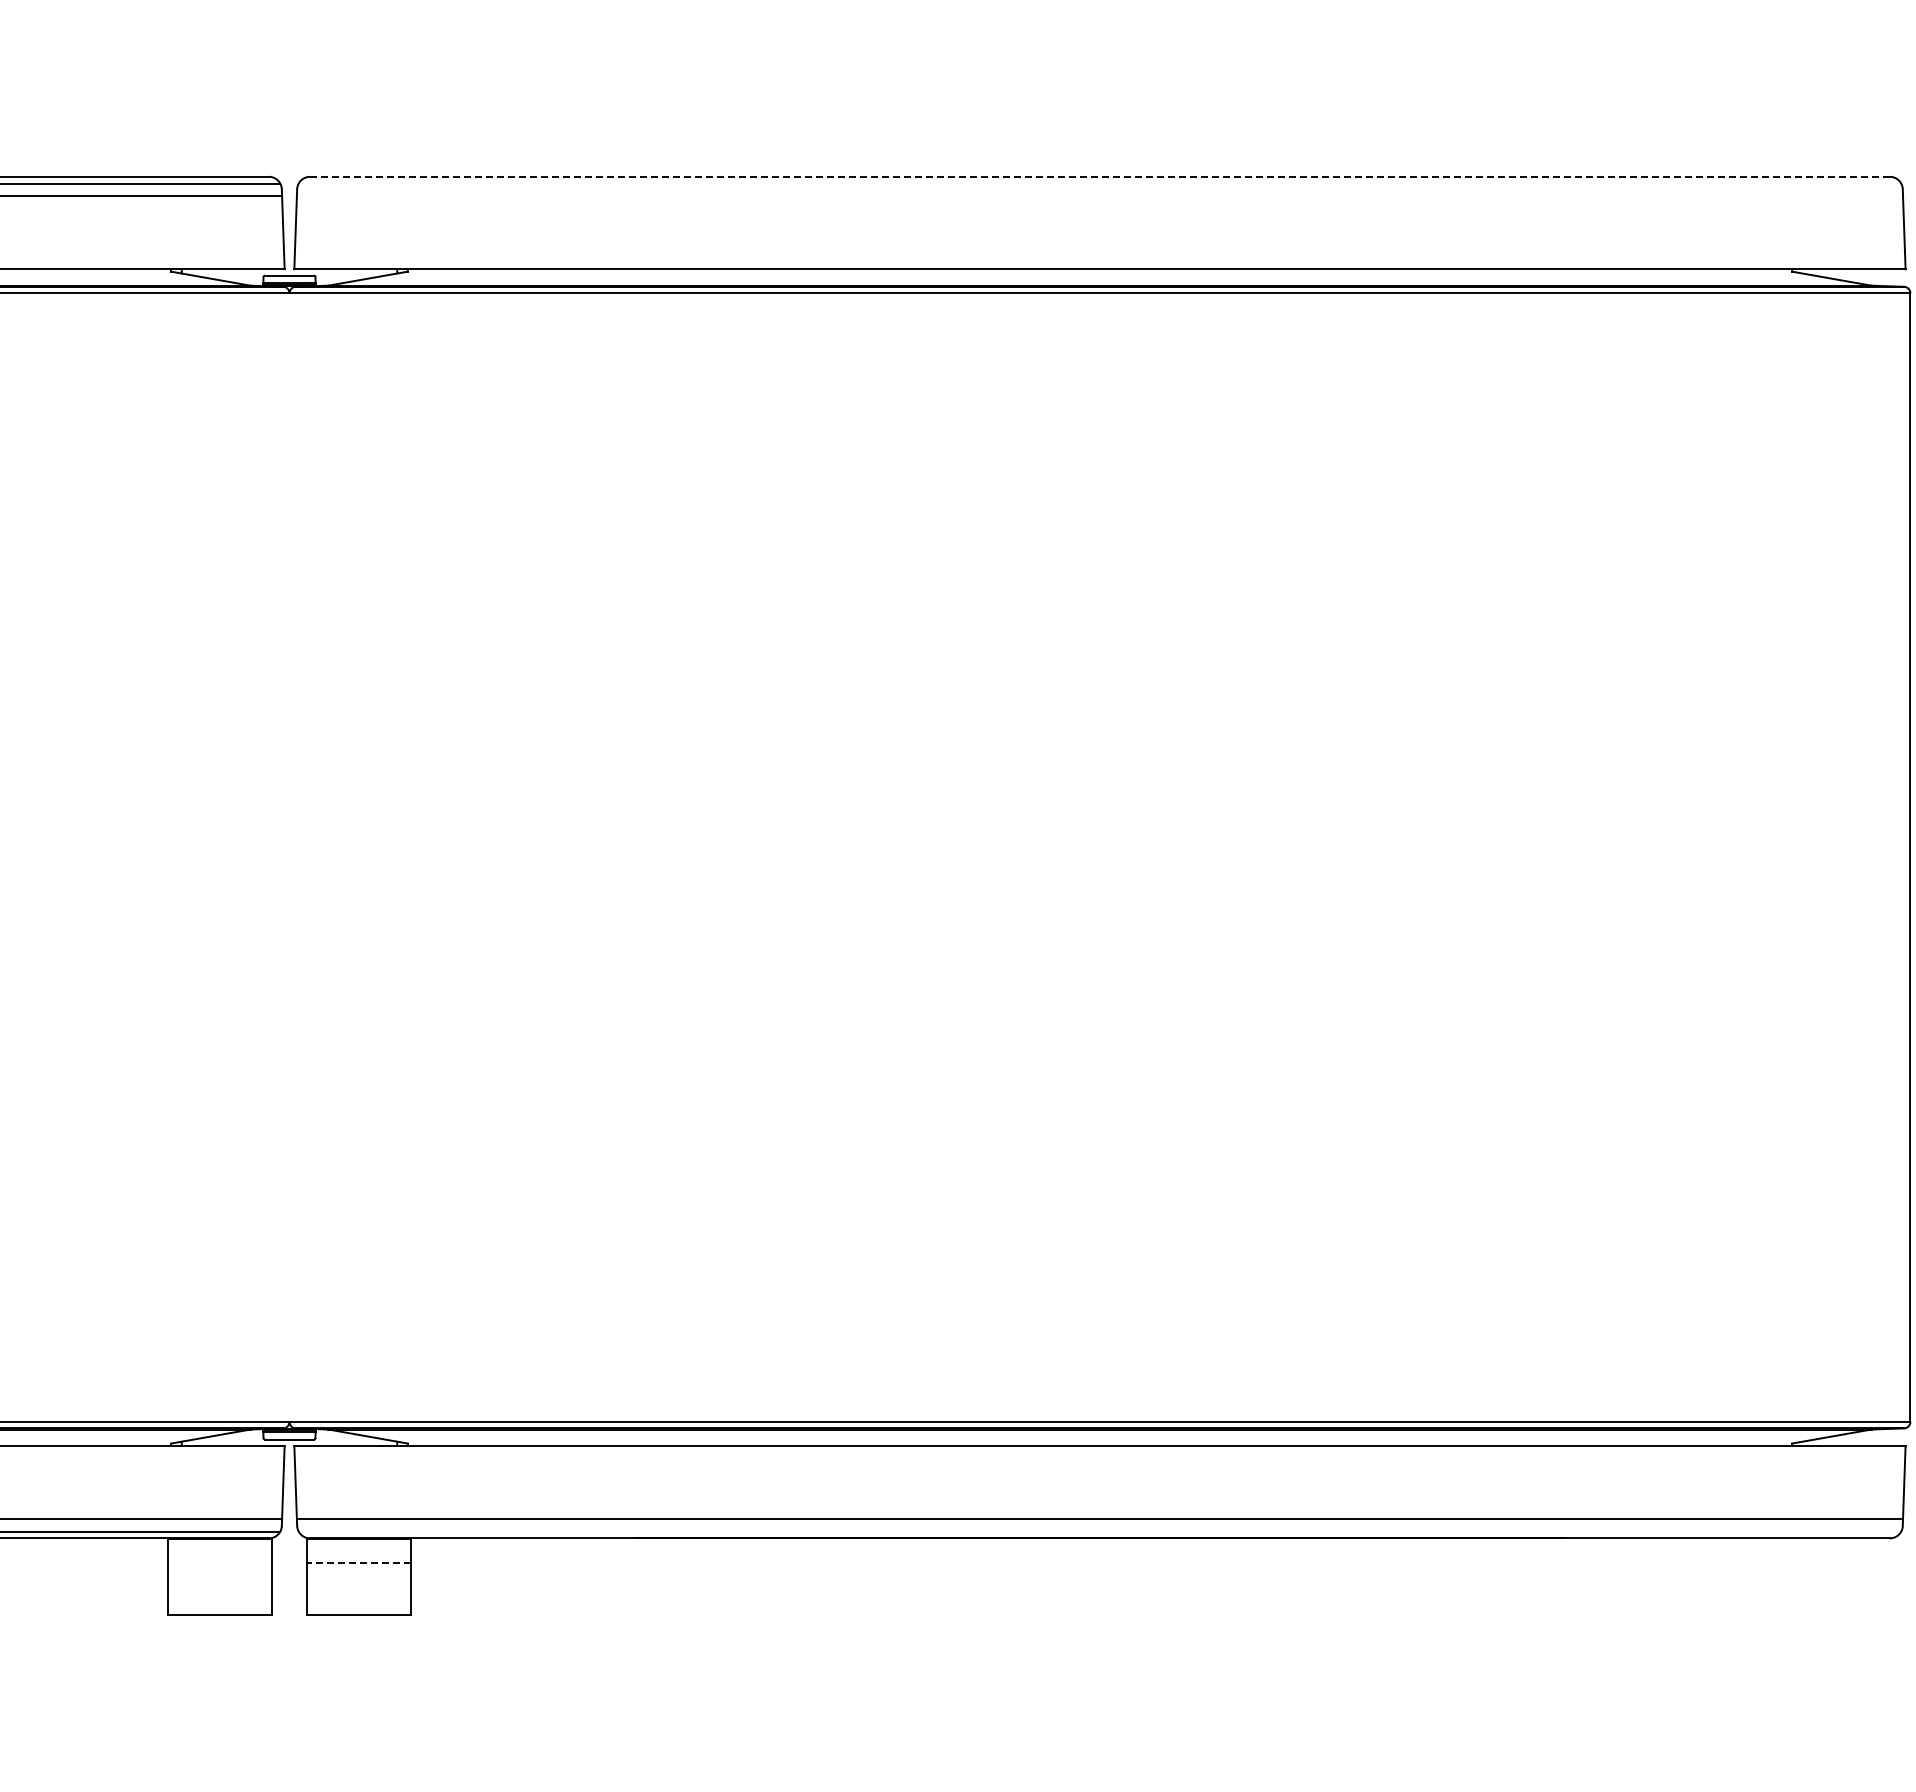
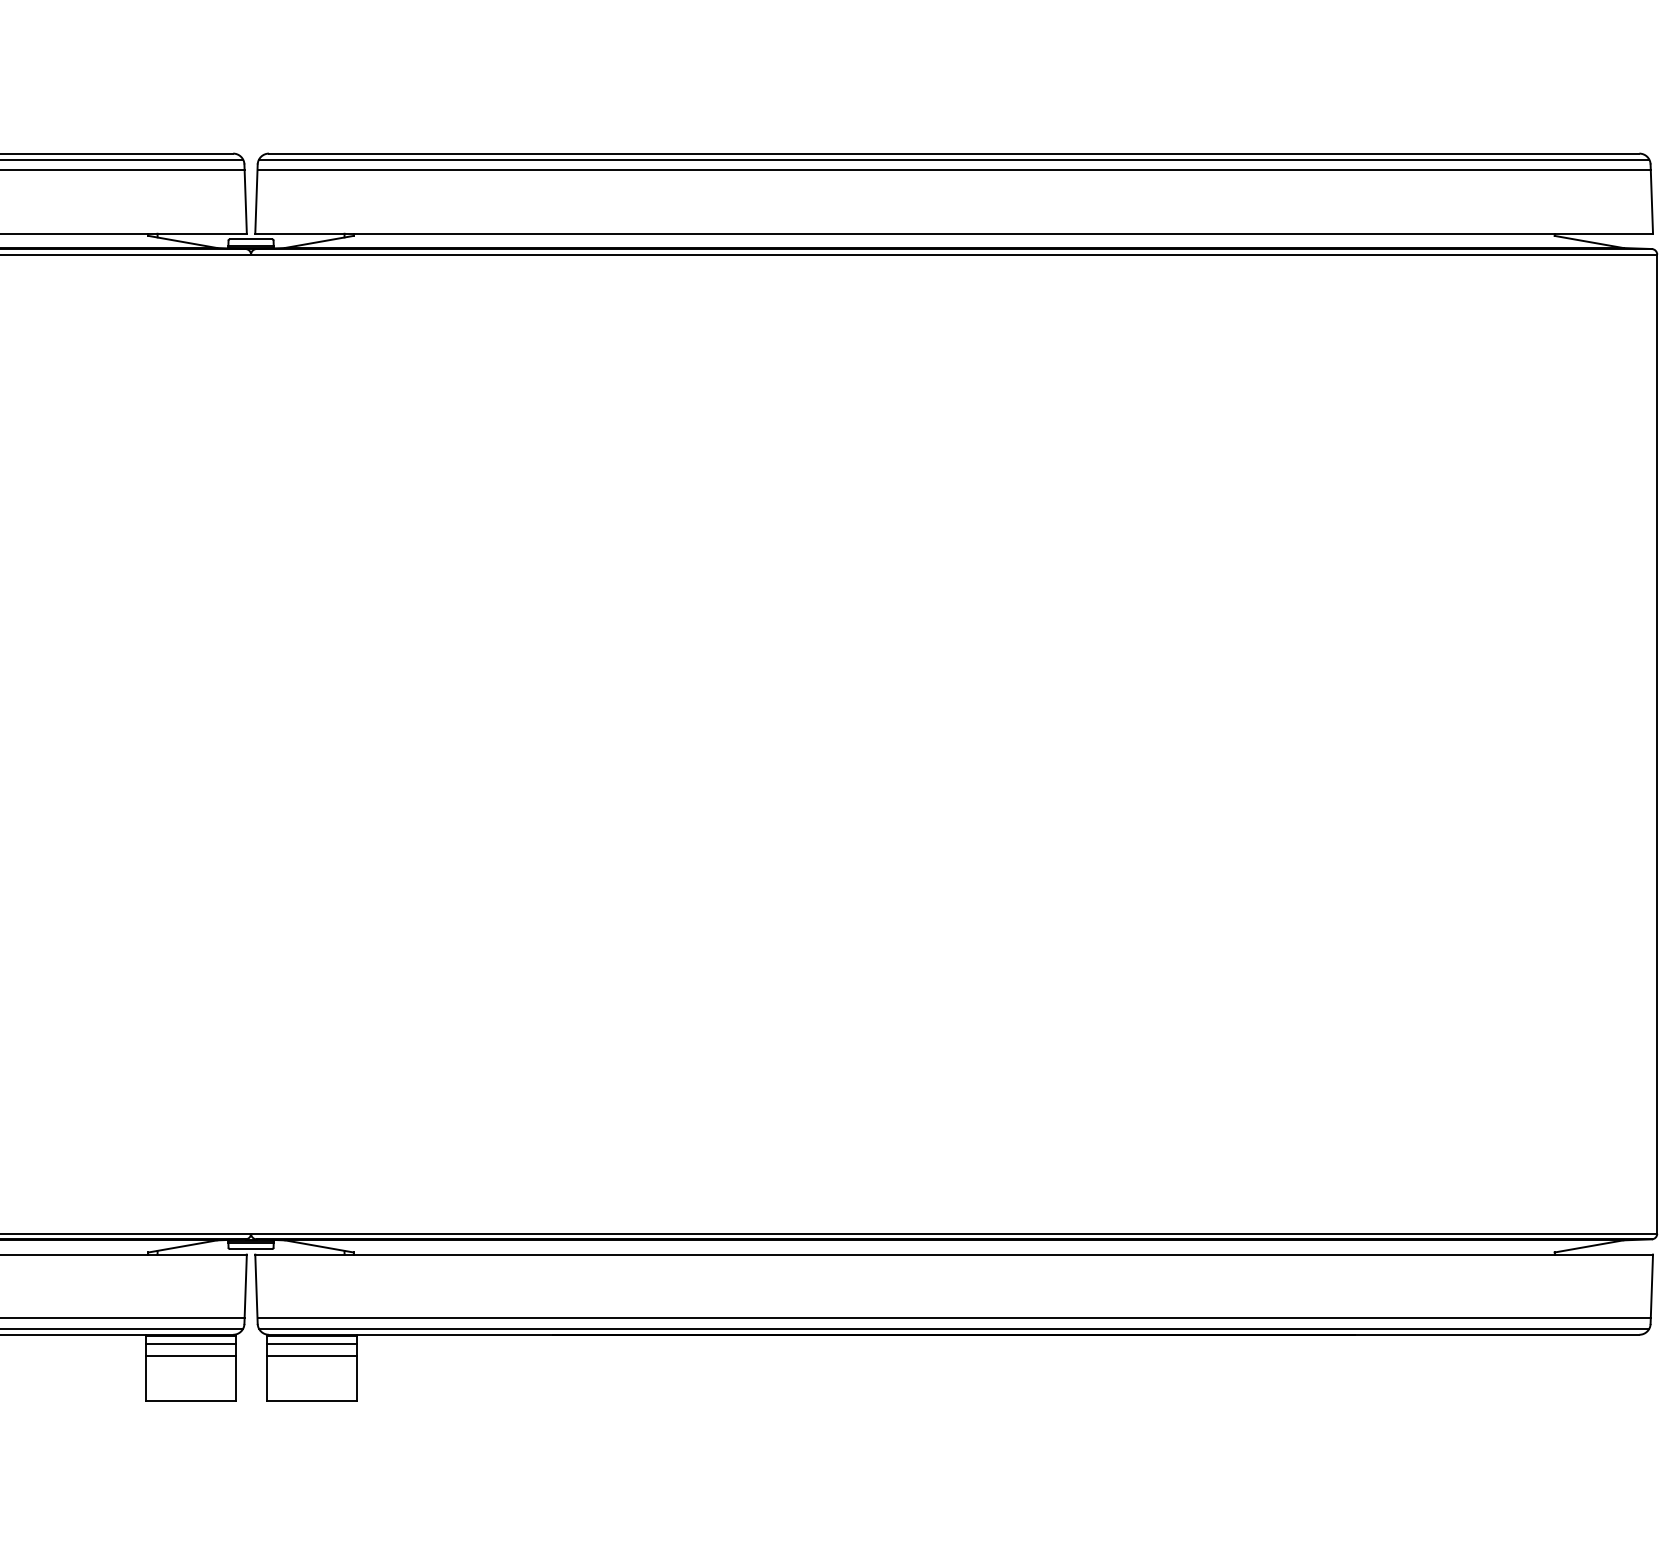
line: (1099, 176) -> (953, 153), dashed -> solid
line: (1099, 183) -> (953, 159), added
line: (1099, 196) -> (953, 170), added
line: (1099, 1531) -> (953, 1328), added
line: (219, 1549) -> (190, 1344), added
line: (359, 1549) -> (311, 1344), added
line: (219, 1562) -> (190, 1355), added
line: (359, 1562) -> (311, 1355), dashed -> solid

